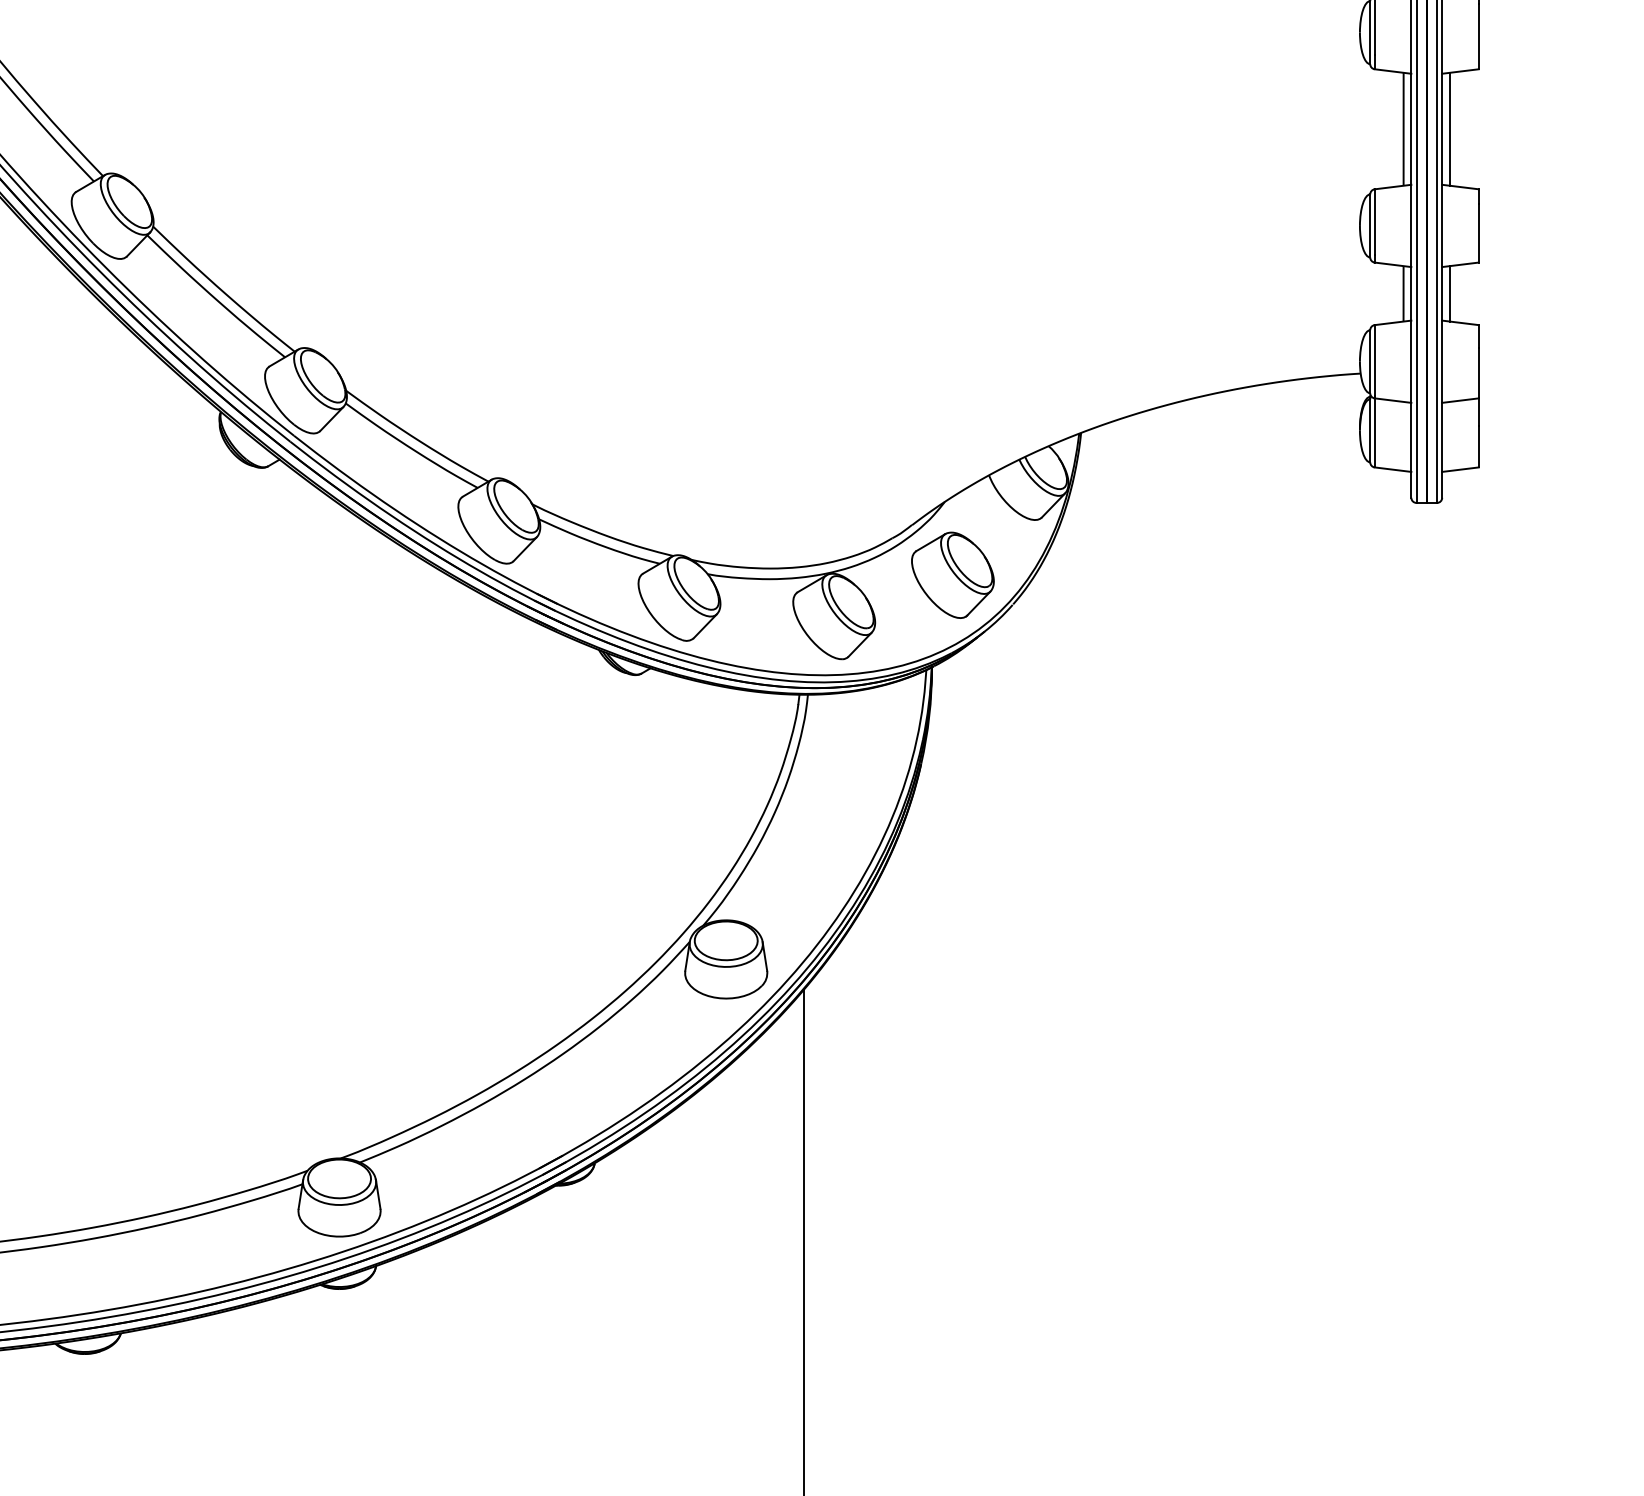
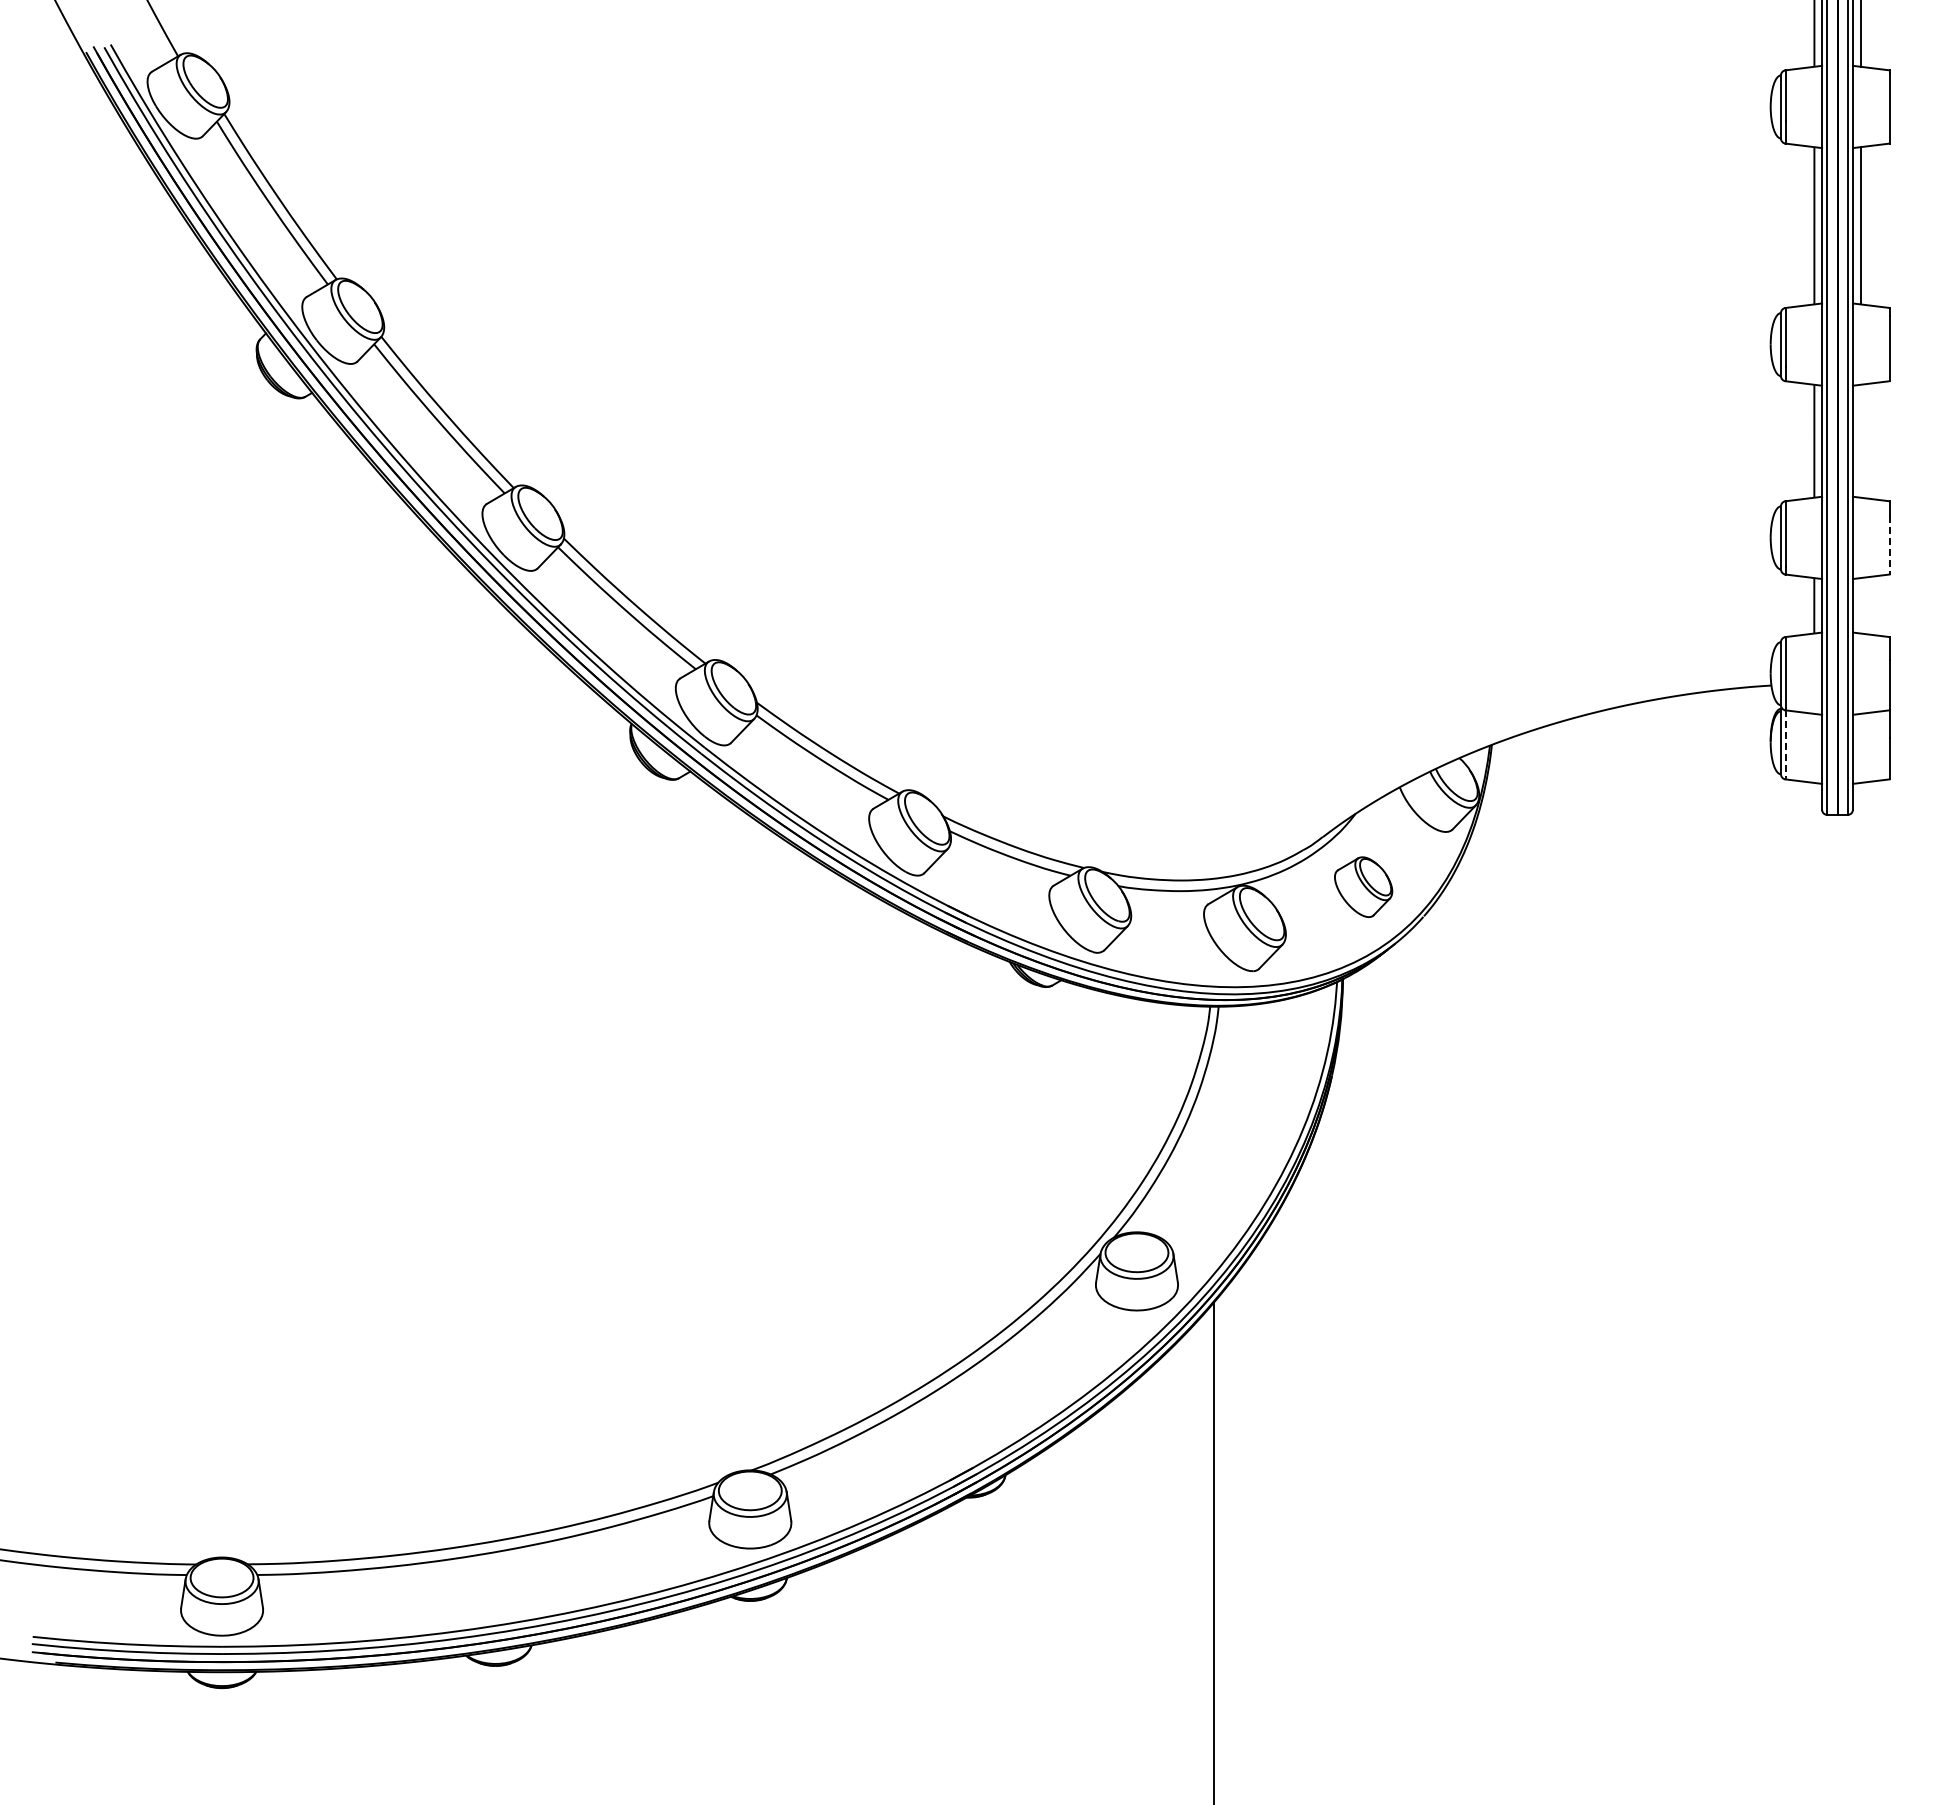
line: (1449, 128) -> (1860, 440), removed
line: (1478, 233) -> (1889, 545), solid -> dashed
line: (1449, 293) -> (1860, 605), removed
line: (1374, 433) -> (1785, 745), solid -> dashed
part: (952, 574) -> (1363, 886), size x0.7

